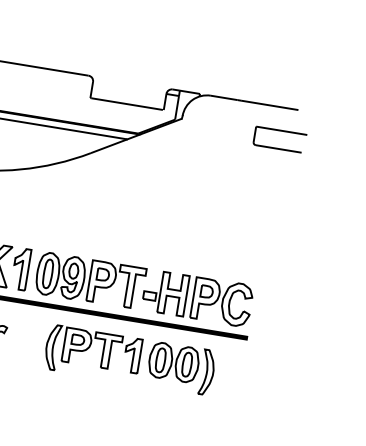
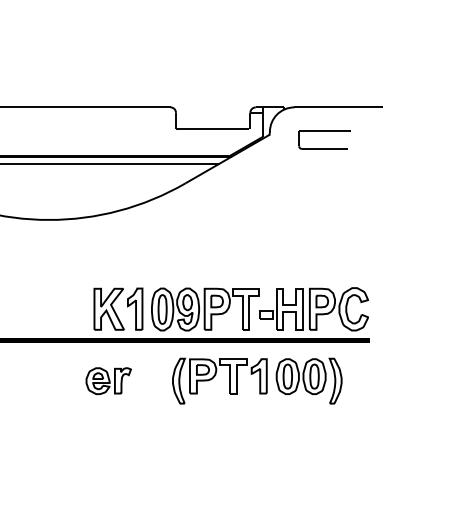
part: (281, 131) -> (324, 131), moved

